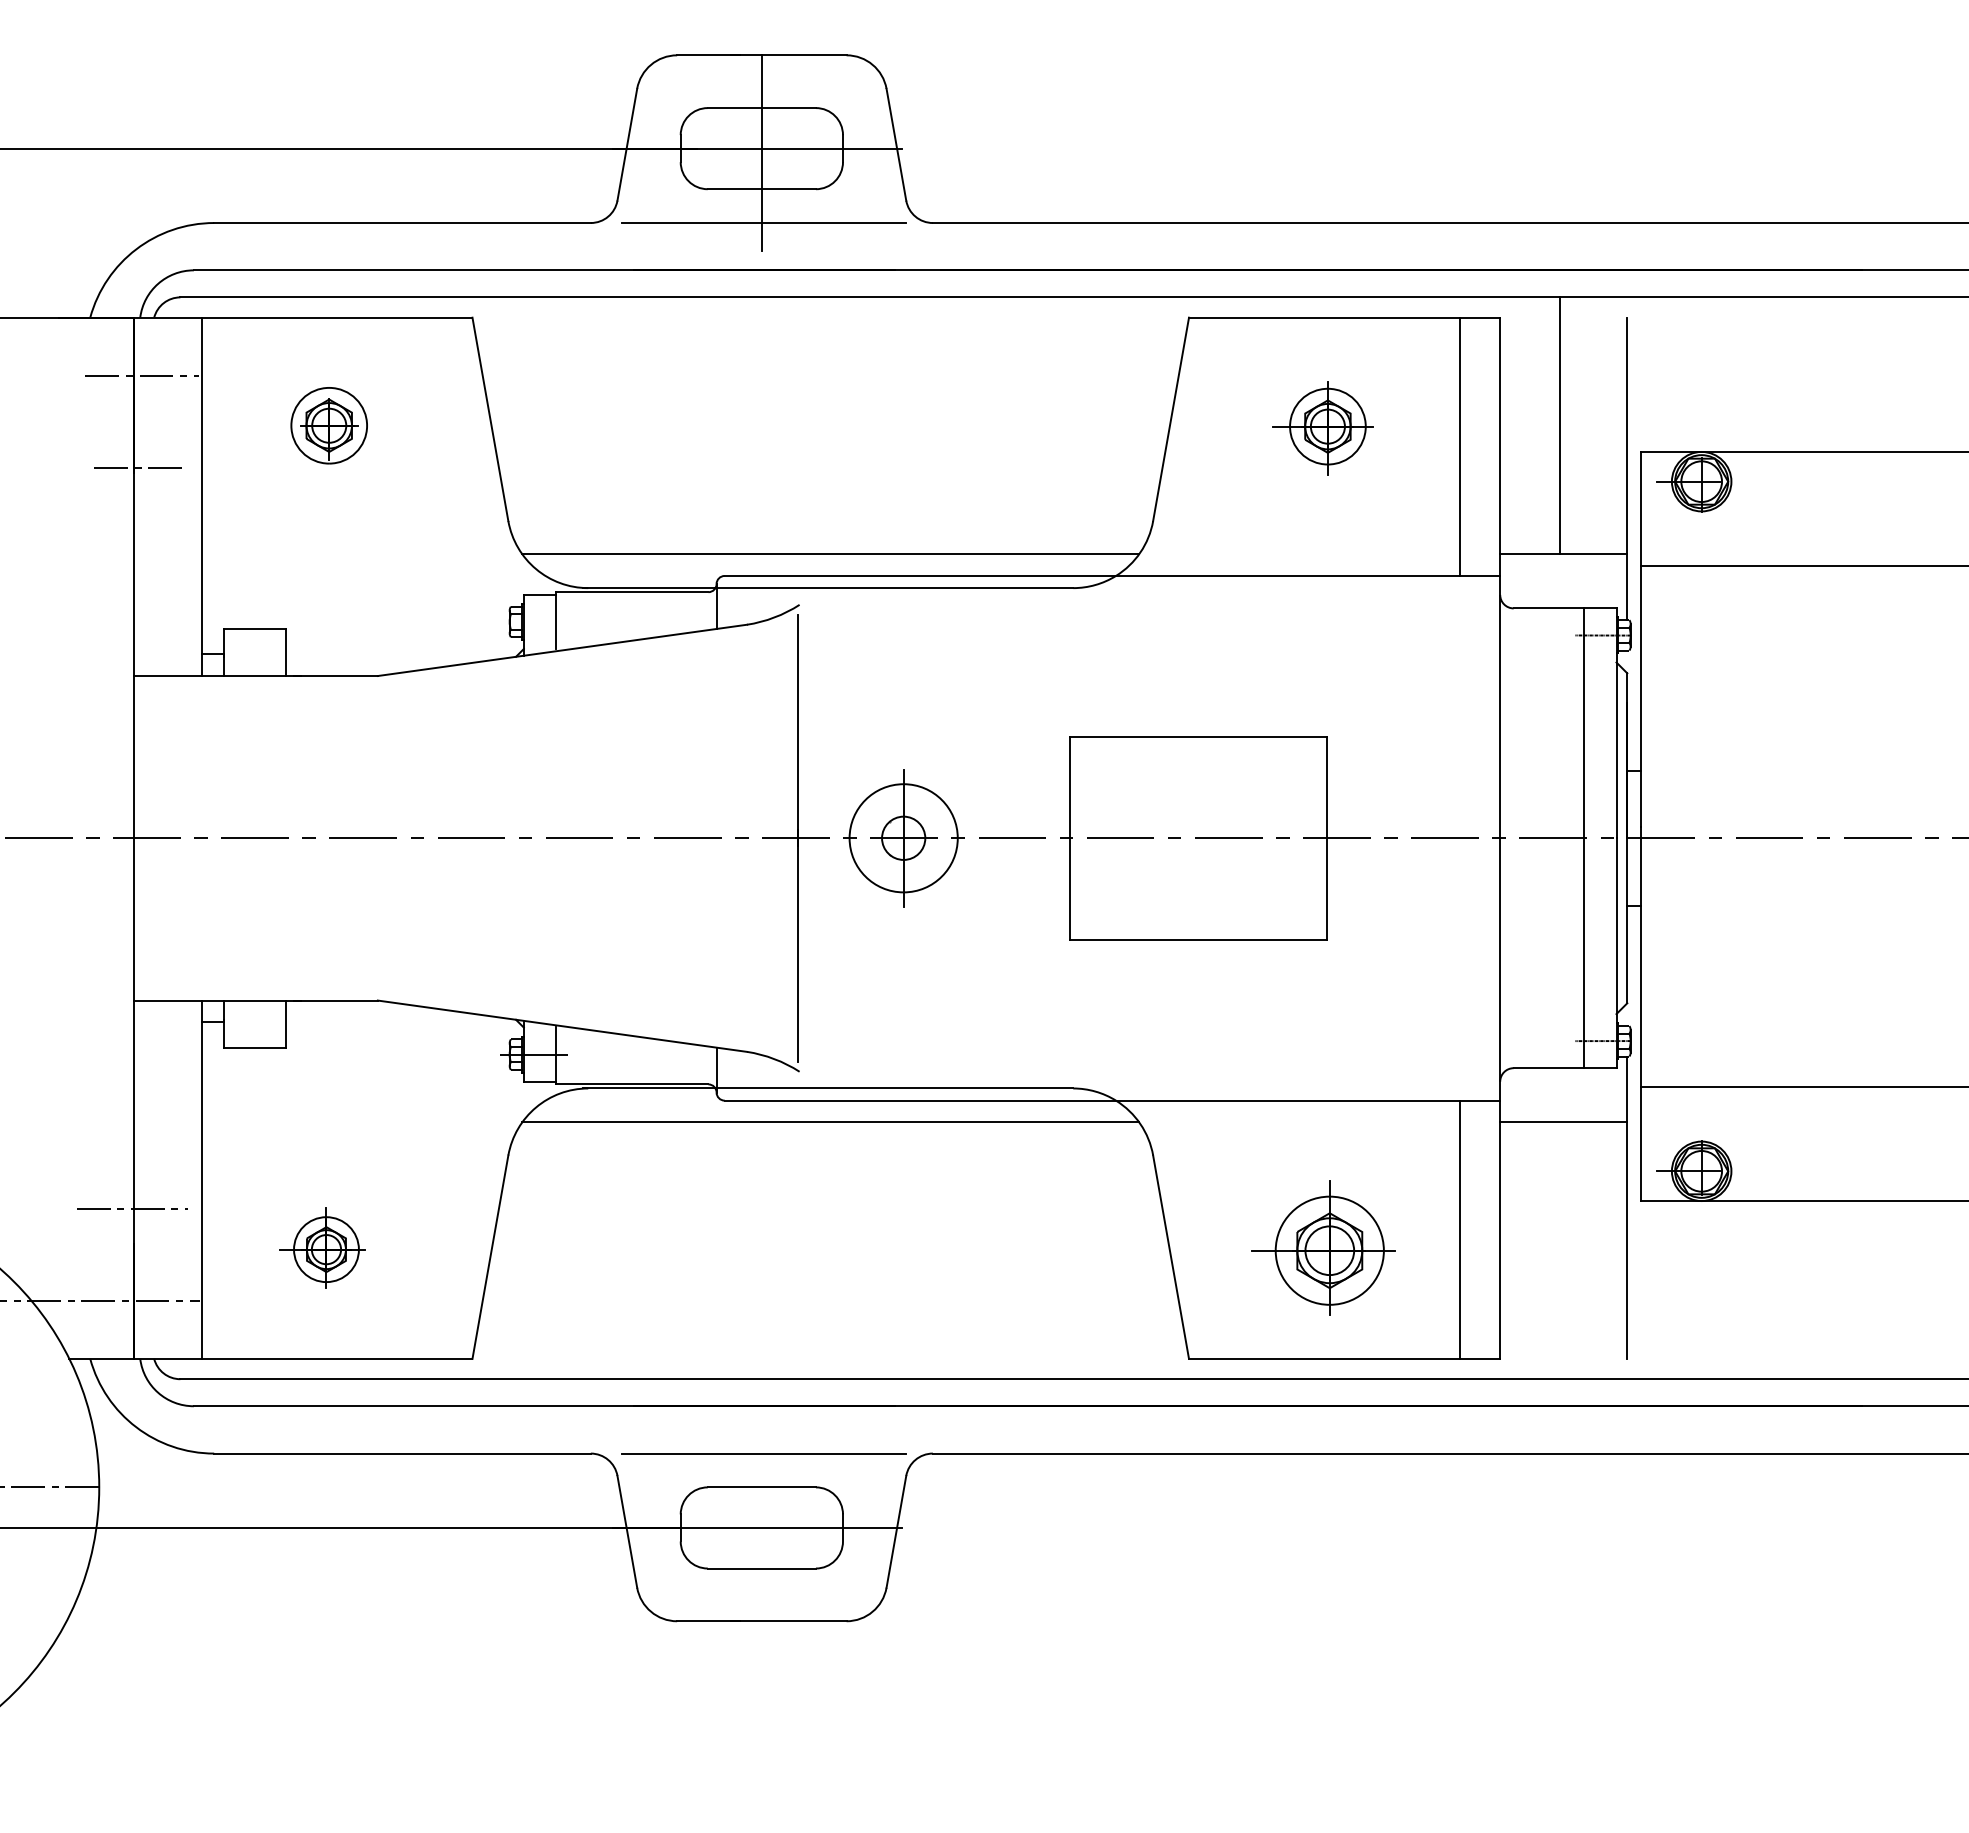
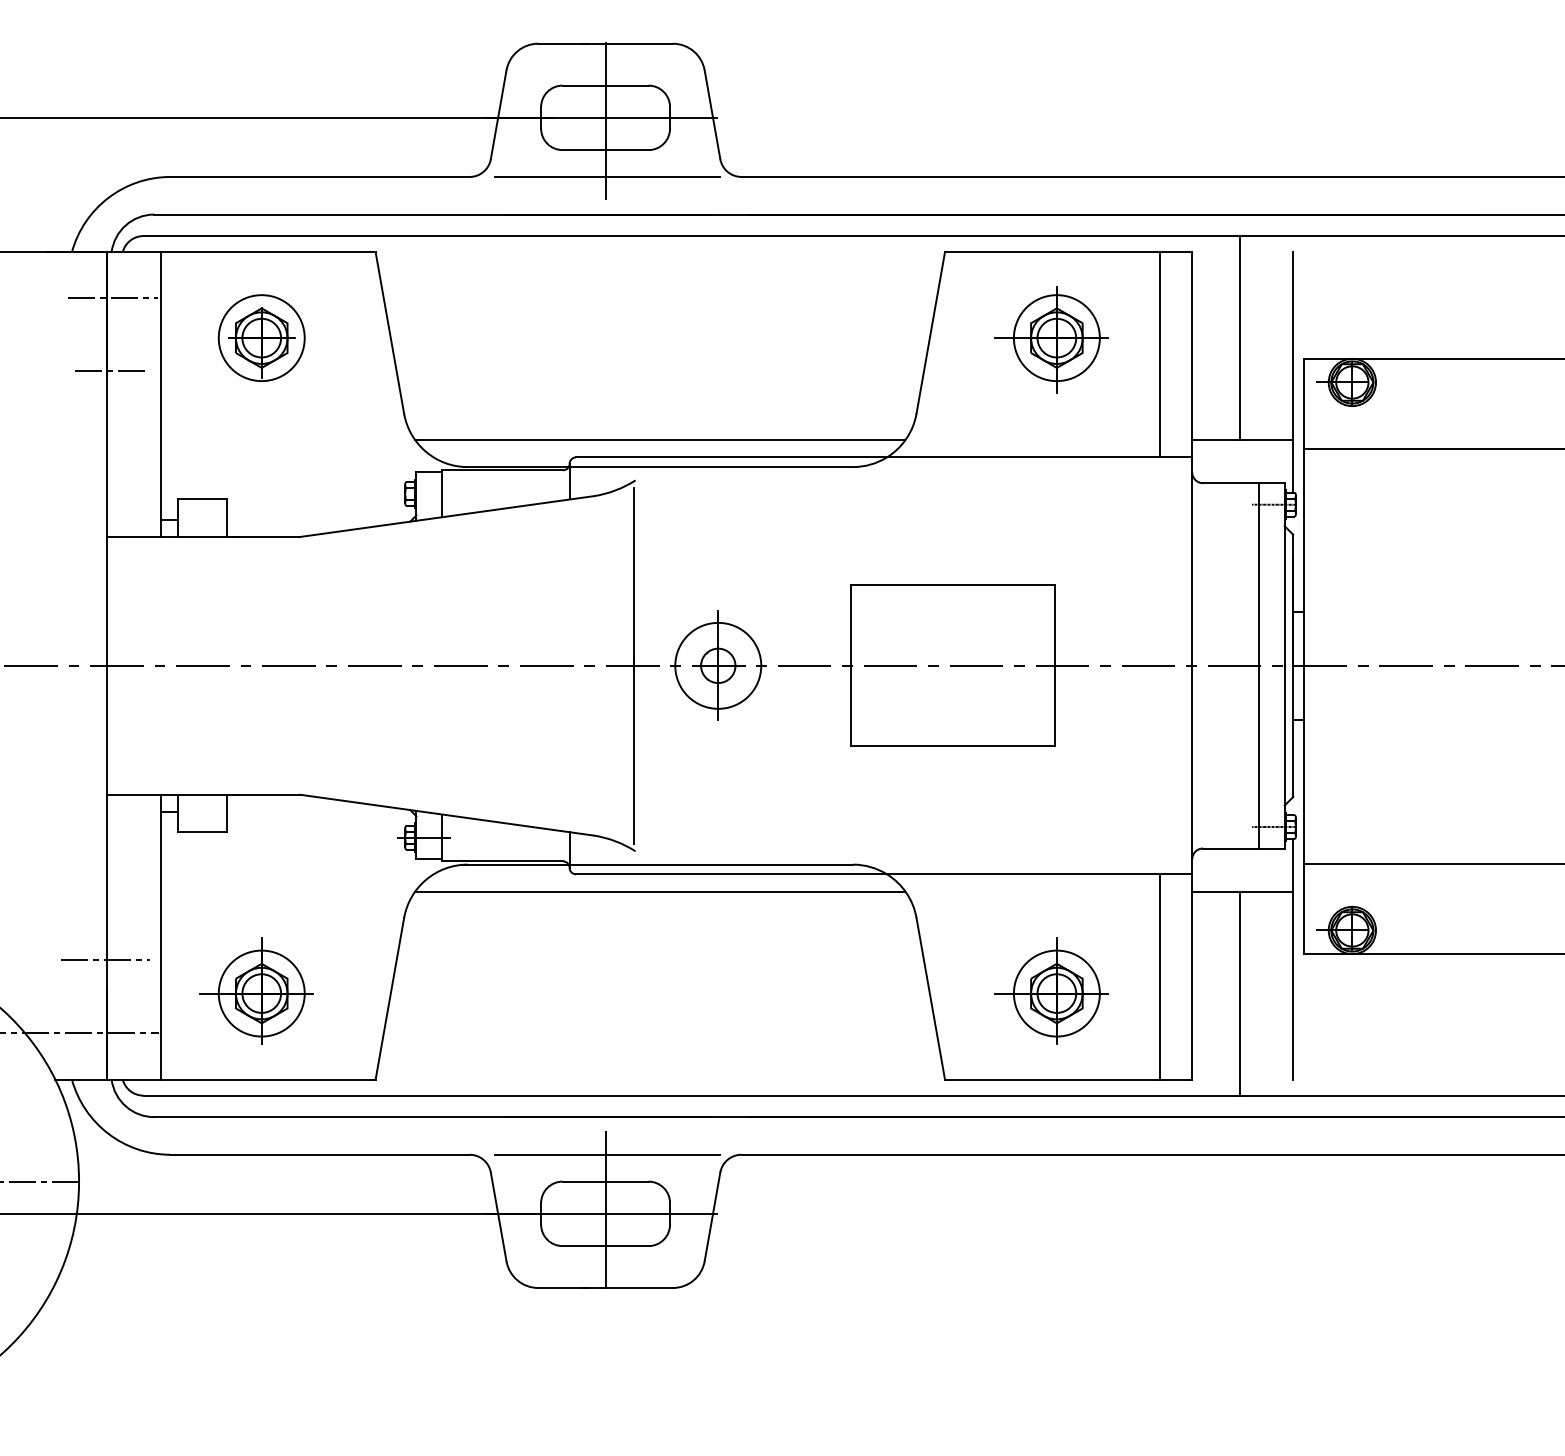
part: (329, 425) -> (262, 337), size x1.43
part: (1323, 428) -> (1051, 340), size x1.43
part: (322, 1247) -> (256, 991), size x1.67
line: (1559, 1250) -> (1239, 993), added
line: (761, 1523) -> (605, 1210), added

